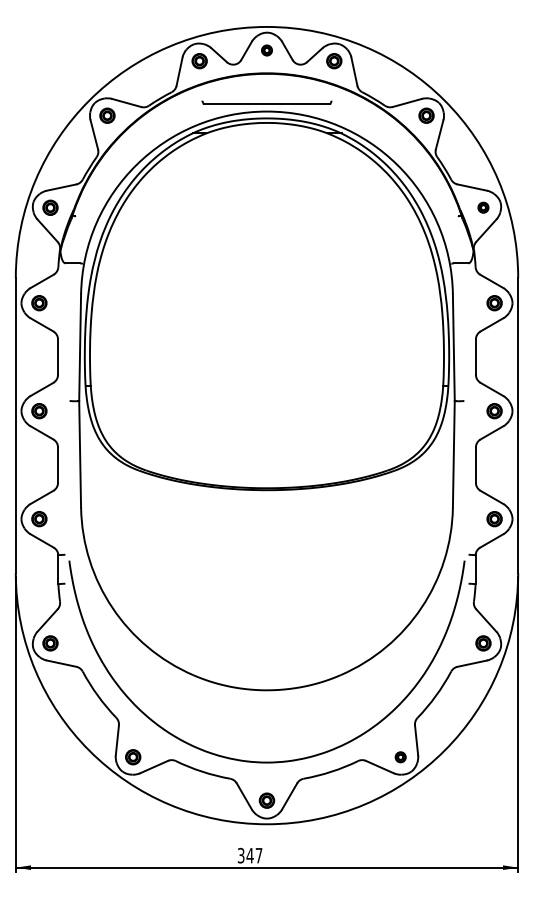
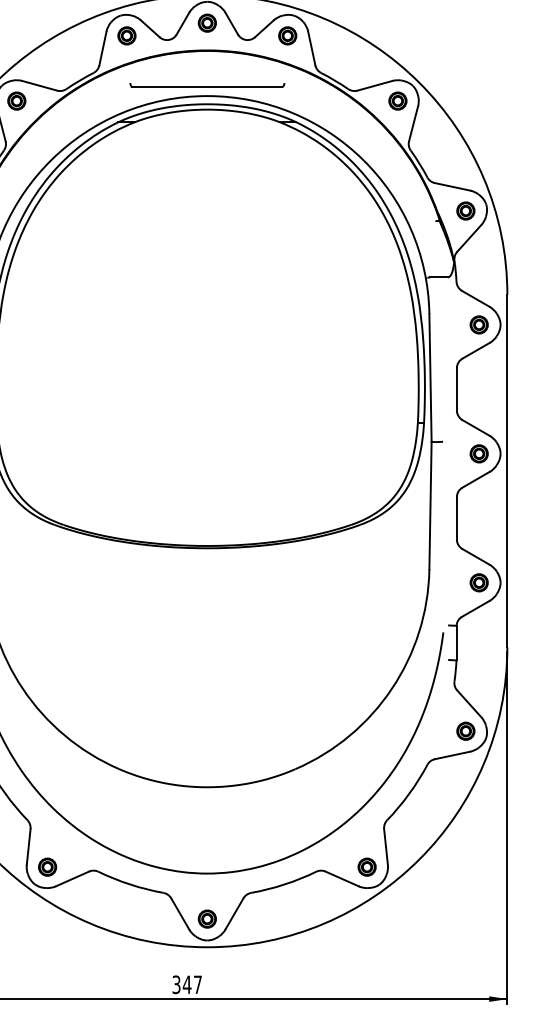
part: (266, 50) -> (206, 23), size x1.43
part: (483, 207) -> (465, 210), size x1.43
part: (400, 757) -> (366, 867), size x1.43

